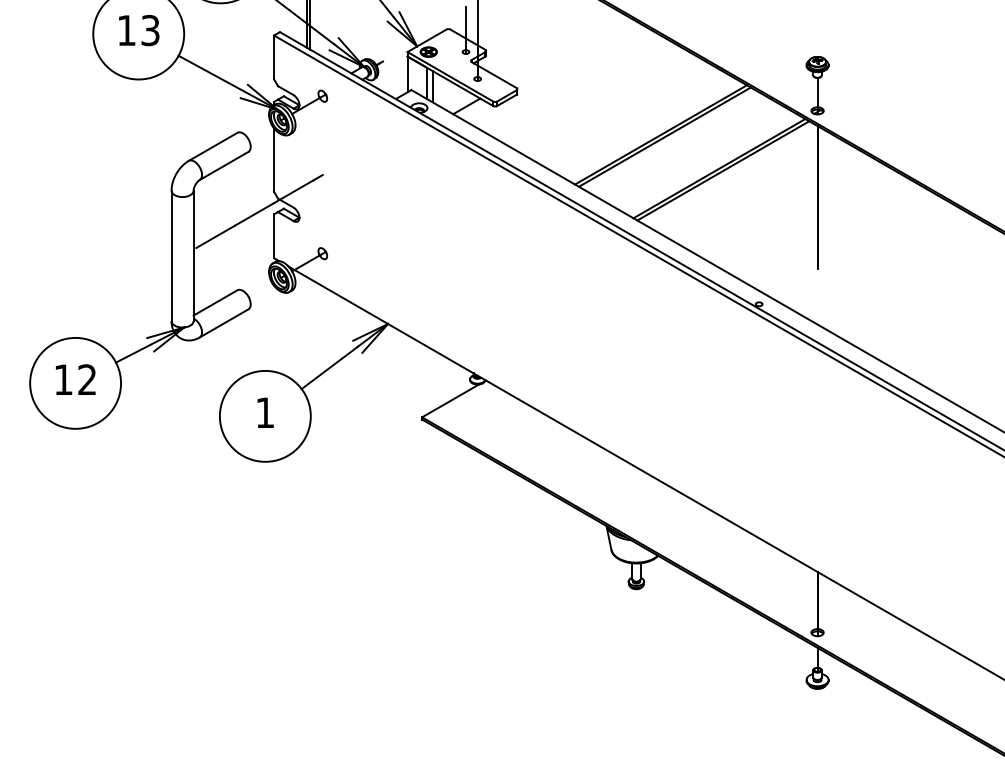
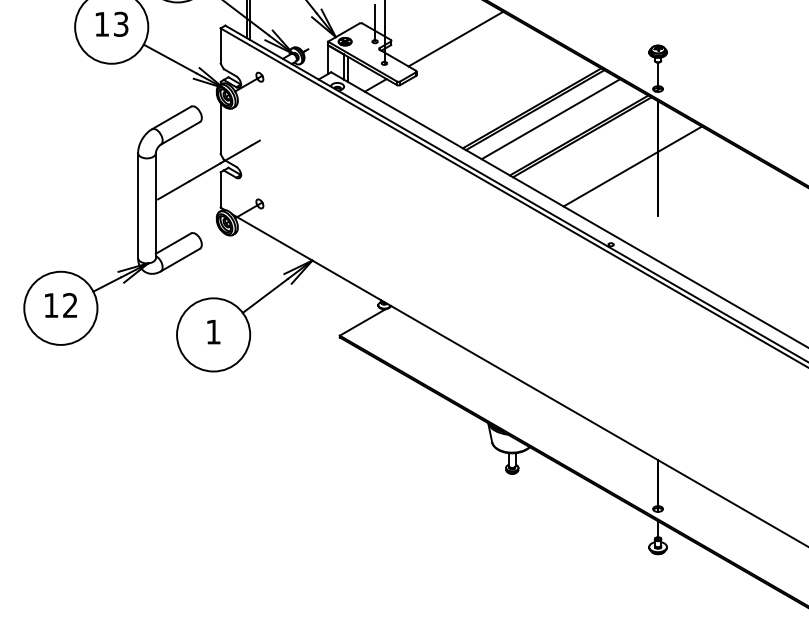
line: (566, 48) -> (456, 38), added
line: (684, 148) -> (550, 119), added
line: (786, 206) -> (633, 165), added

